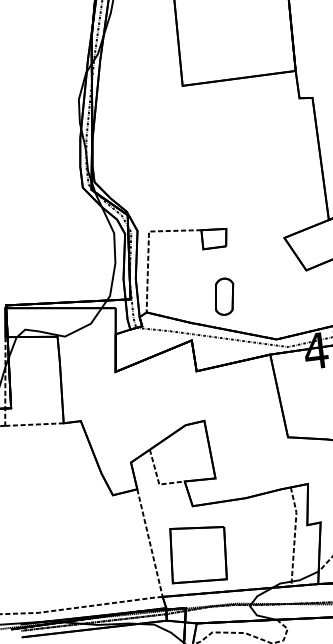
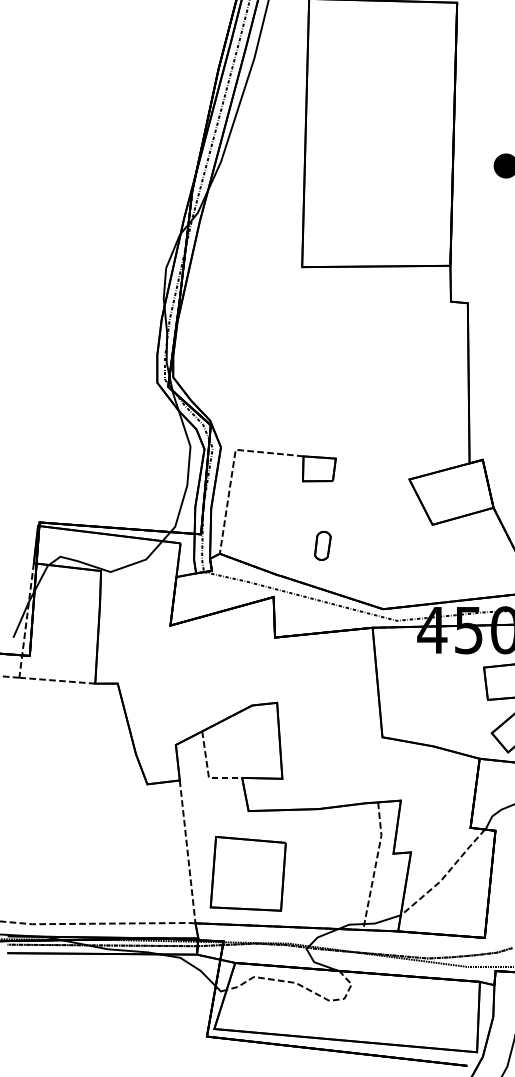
part: (224, 296) -> (322, 545), size x0.6

